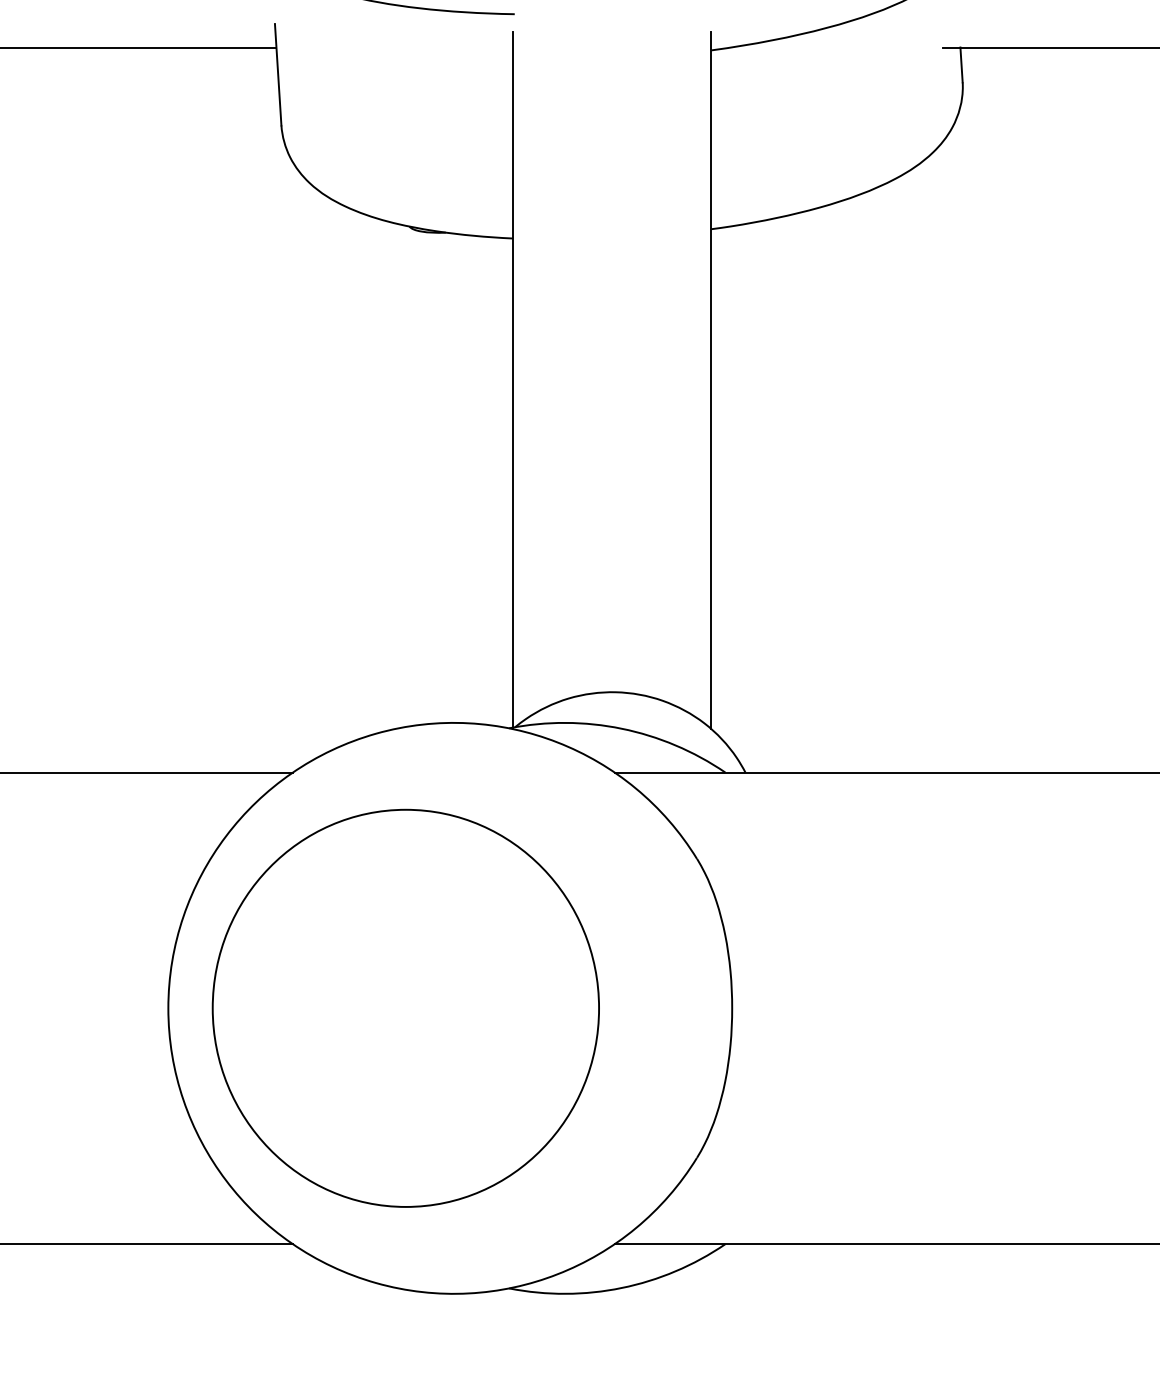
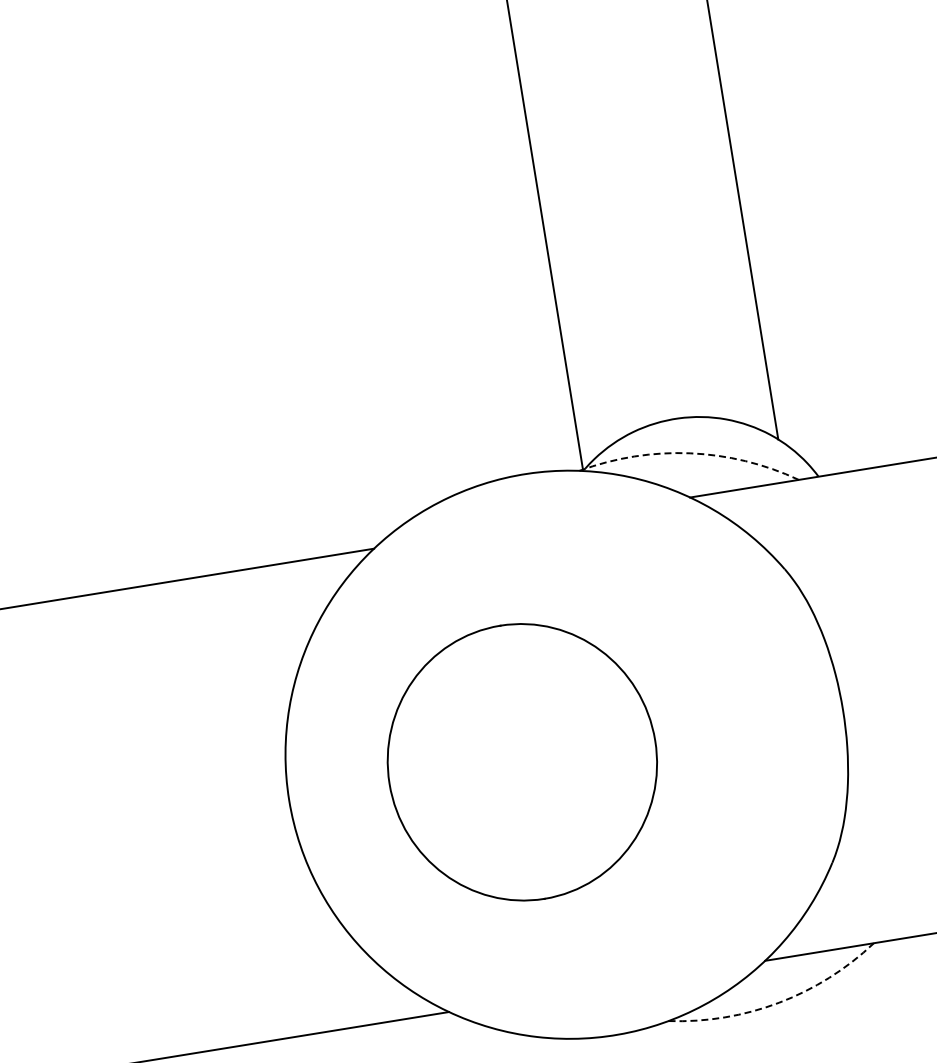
arc: (621, 728) -> (689, 453), solid -> dashed
part: (405, 1007) -> (522, 761), size x0.7
arc: (621, 1288) -> (778, 1003), solid -> dashed

